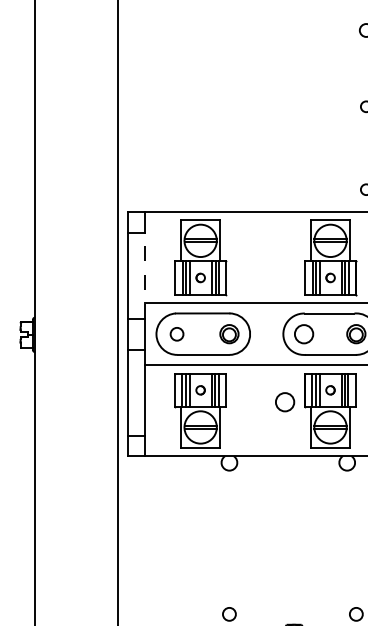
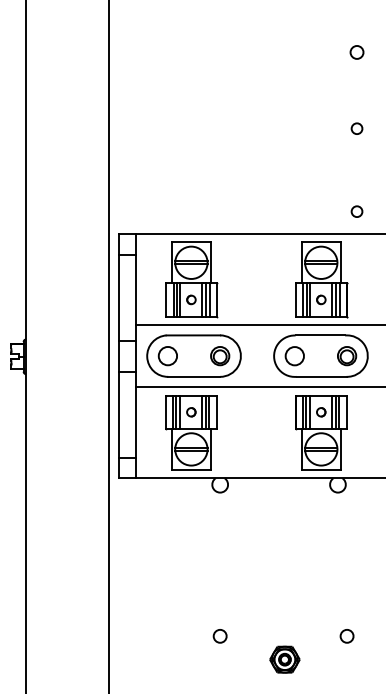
line: (144, 275) -> (135, 297), dashed -> solid
circle: (176, 334) -> (167, 356), size x1.43
circle: (284, 402) -> (275, 424), removed

